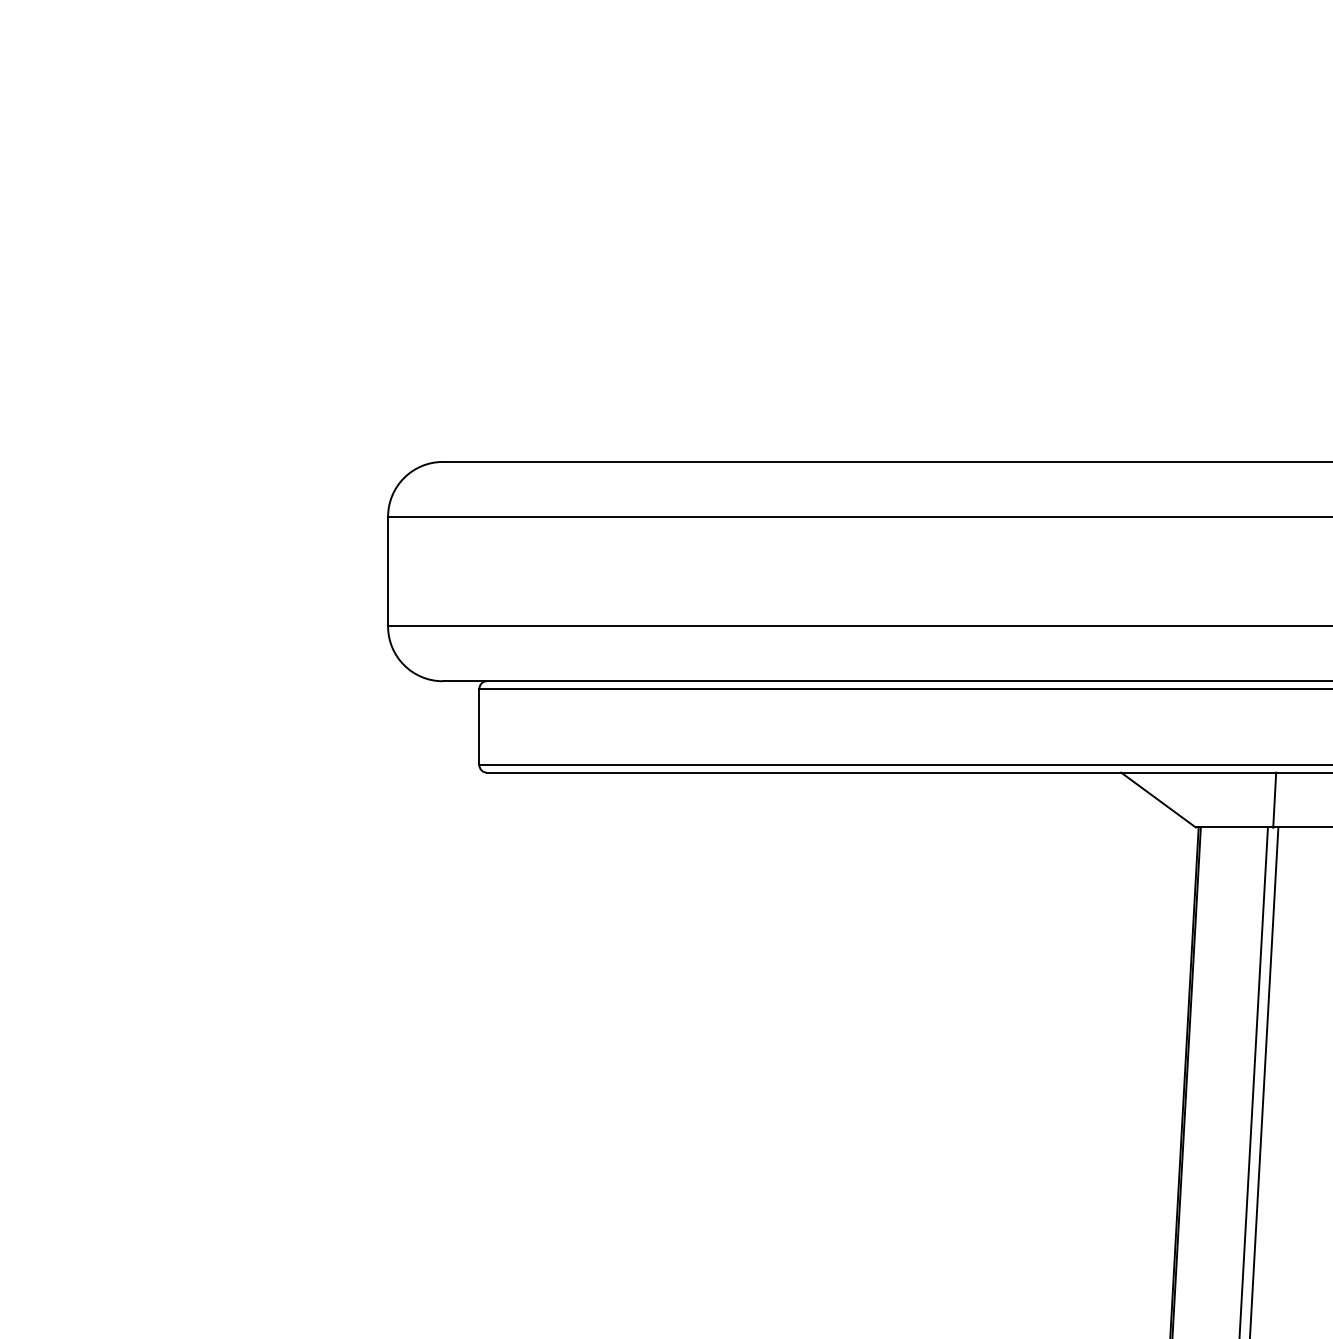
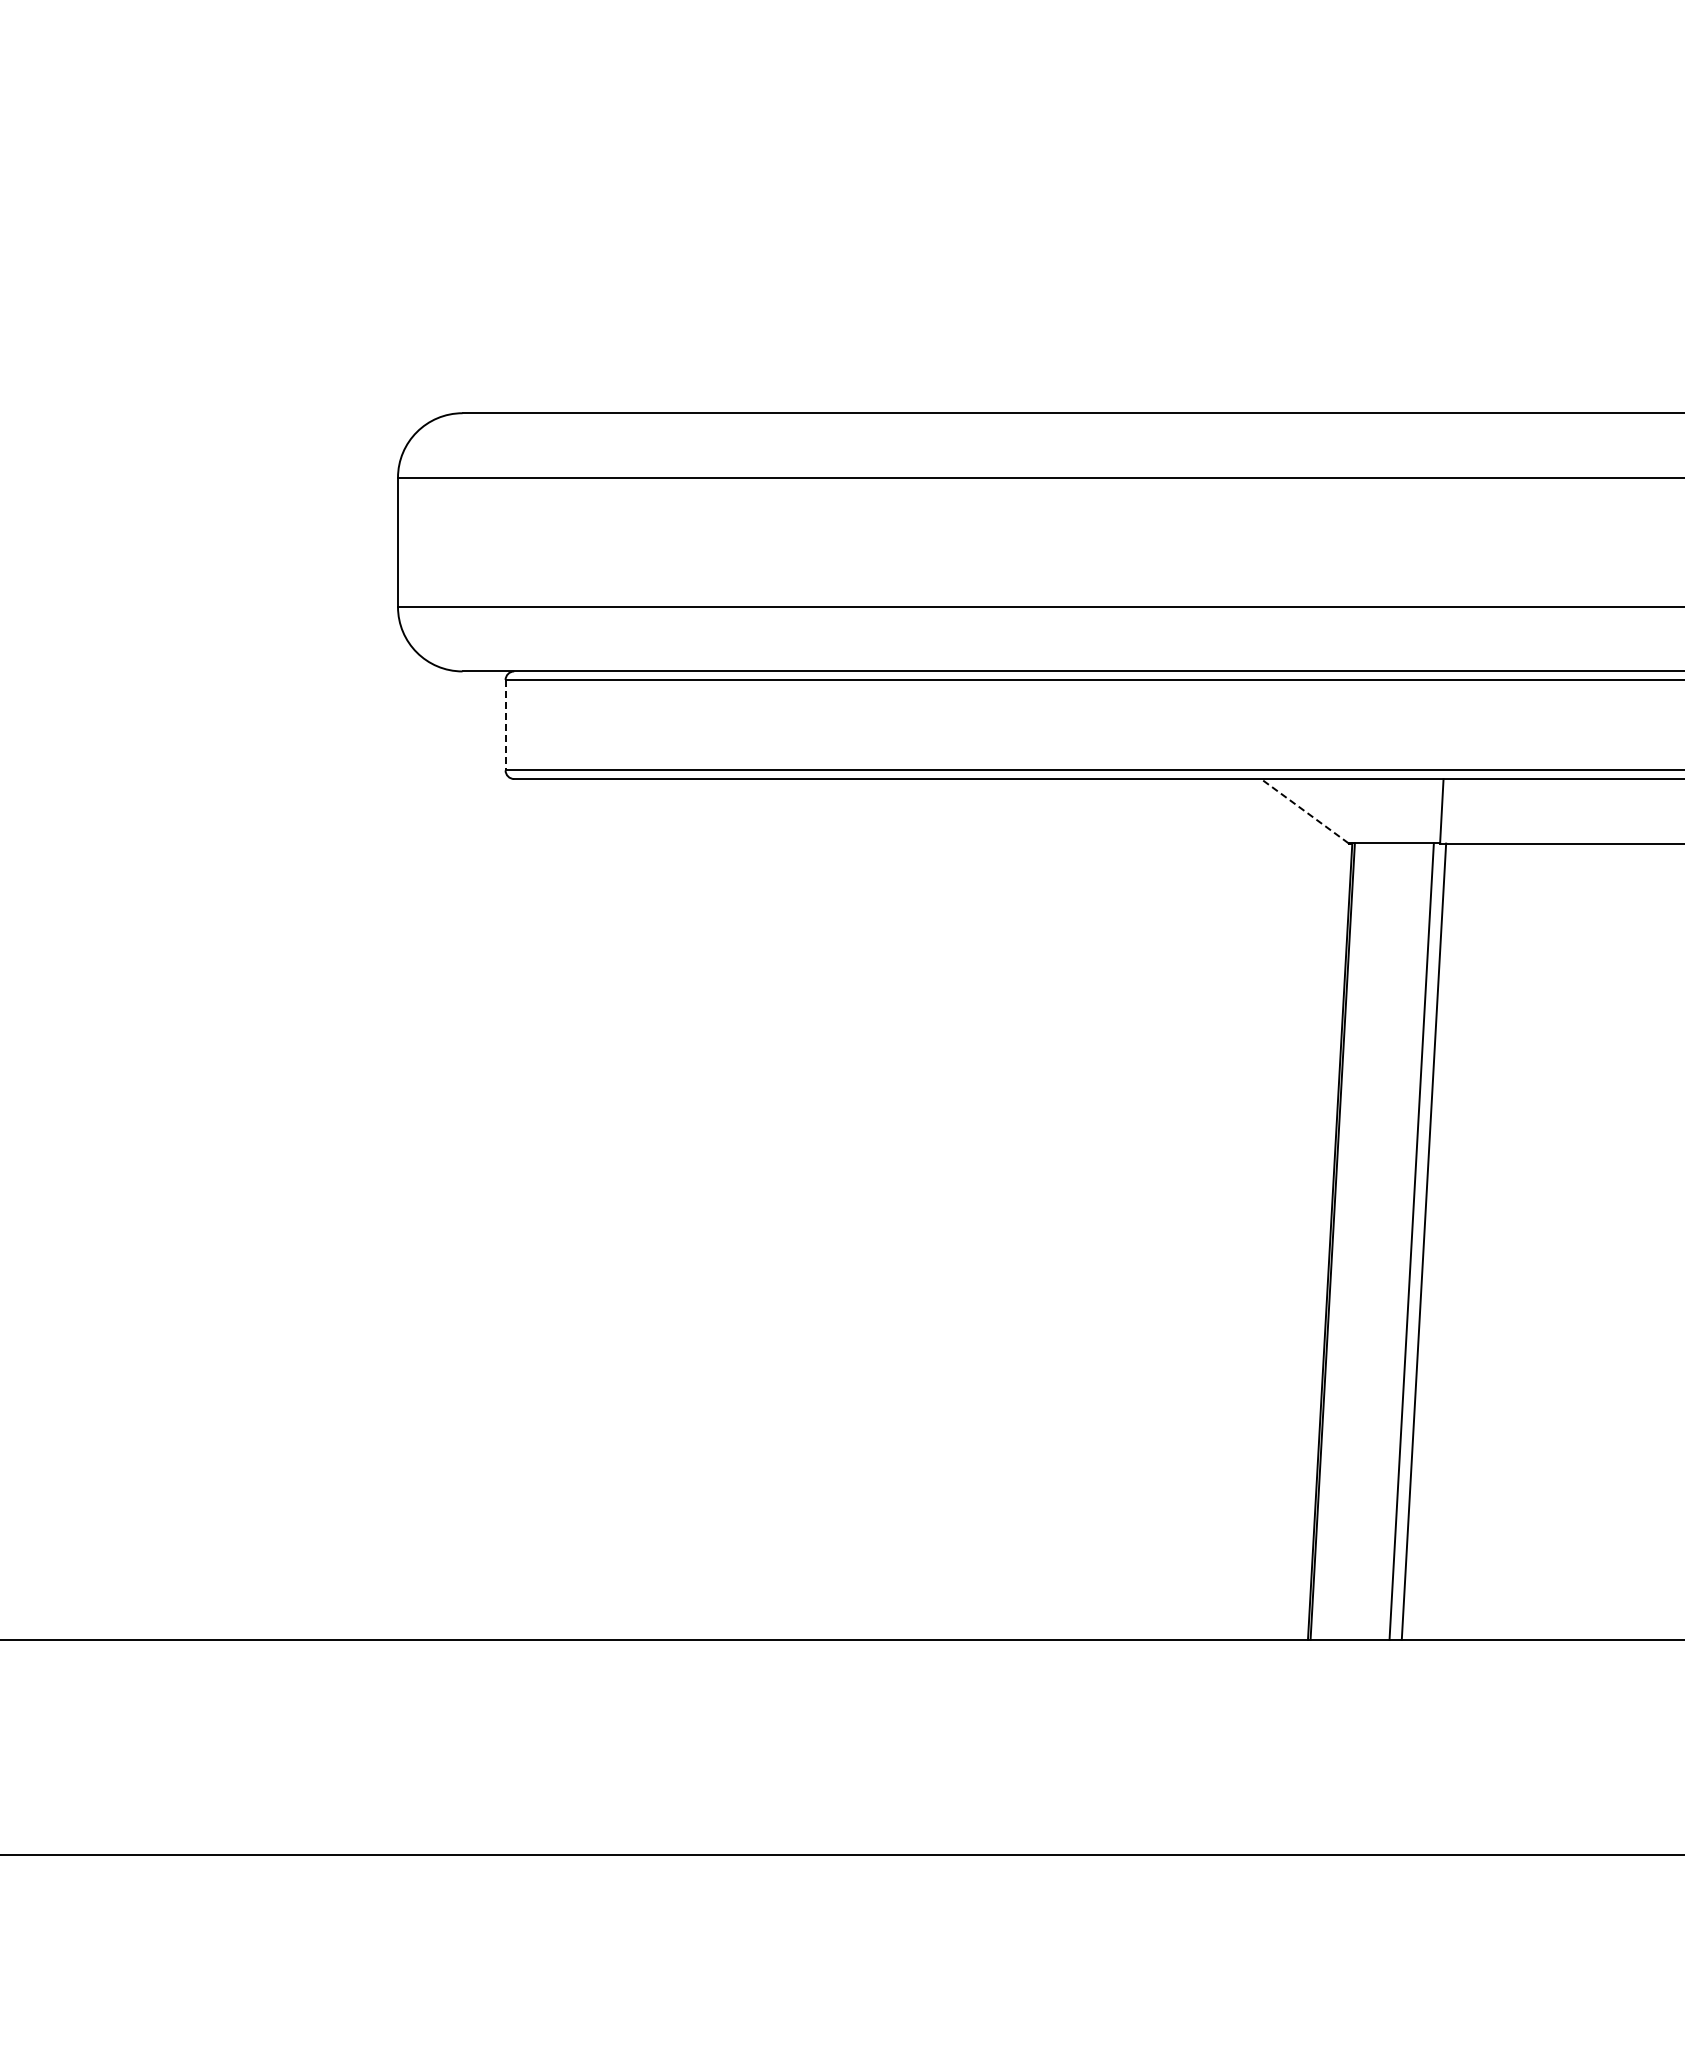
line: (479, 727) -> (505, 725), solid -> dashed
line: (1158, 799) -> (1304, 810), solid -> dashed

